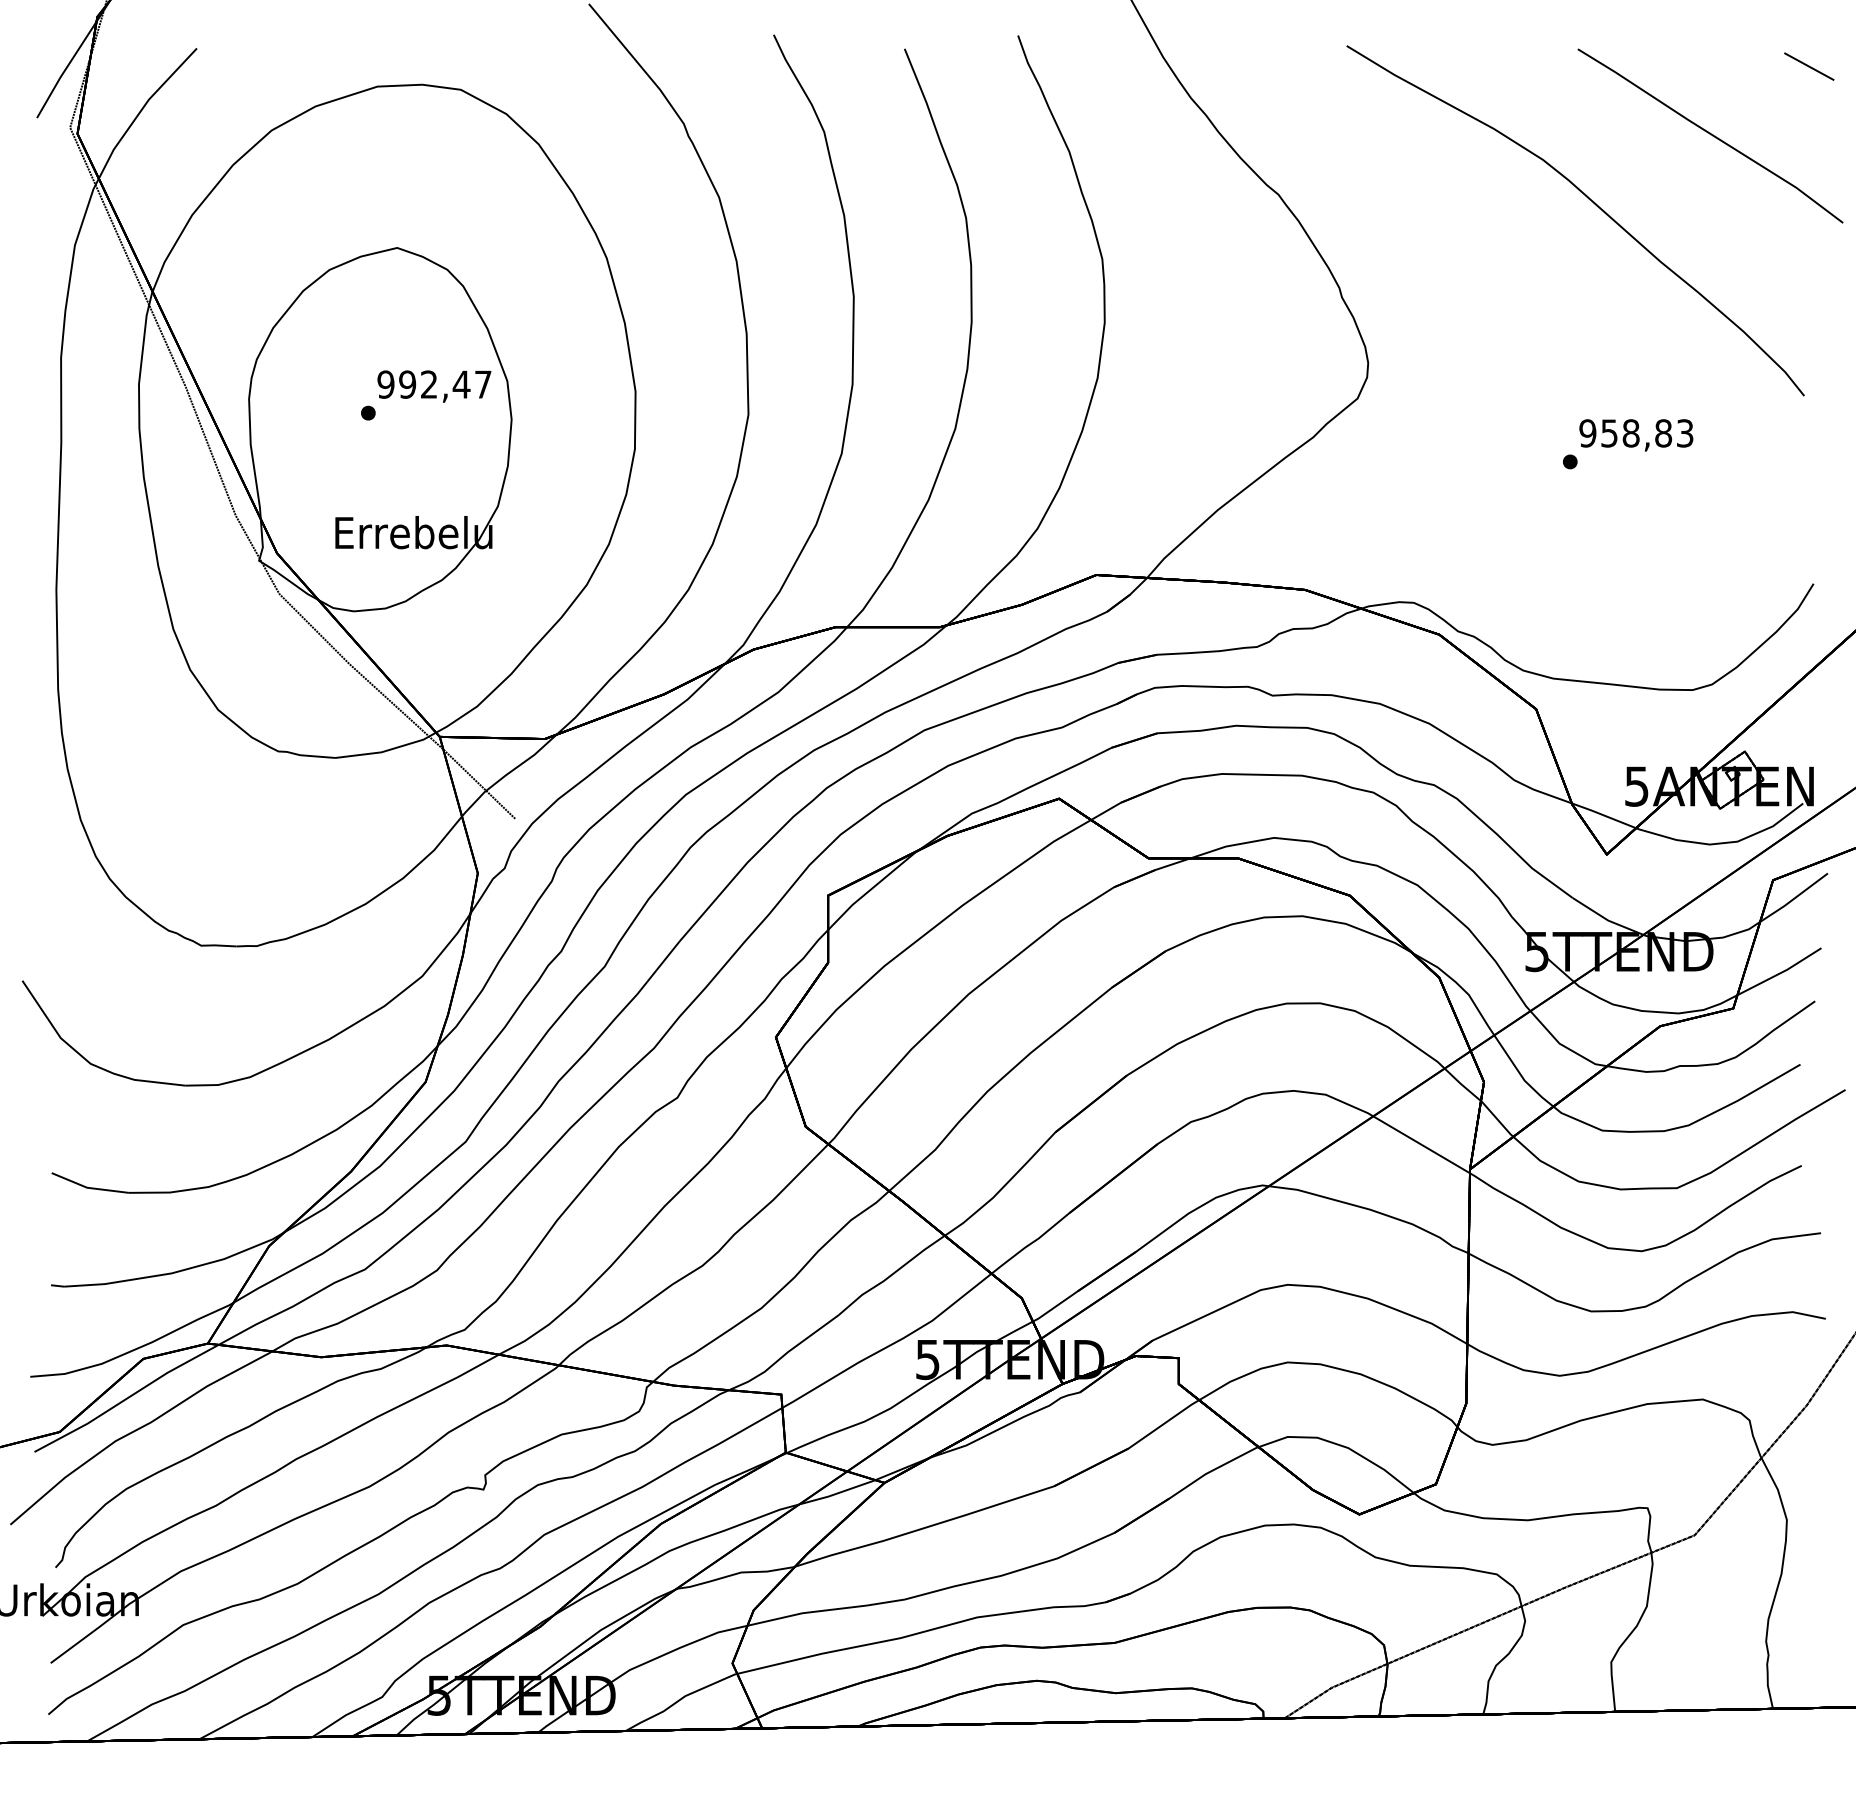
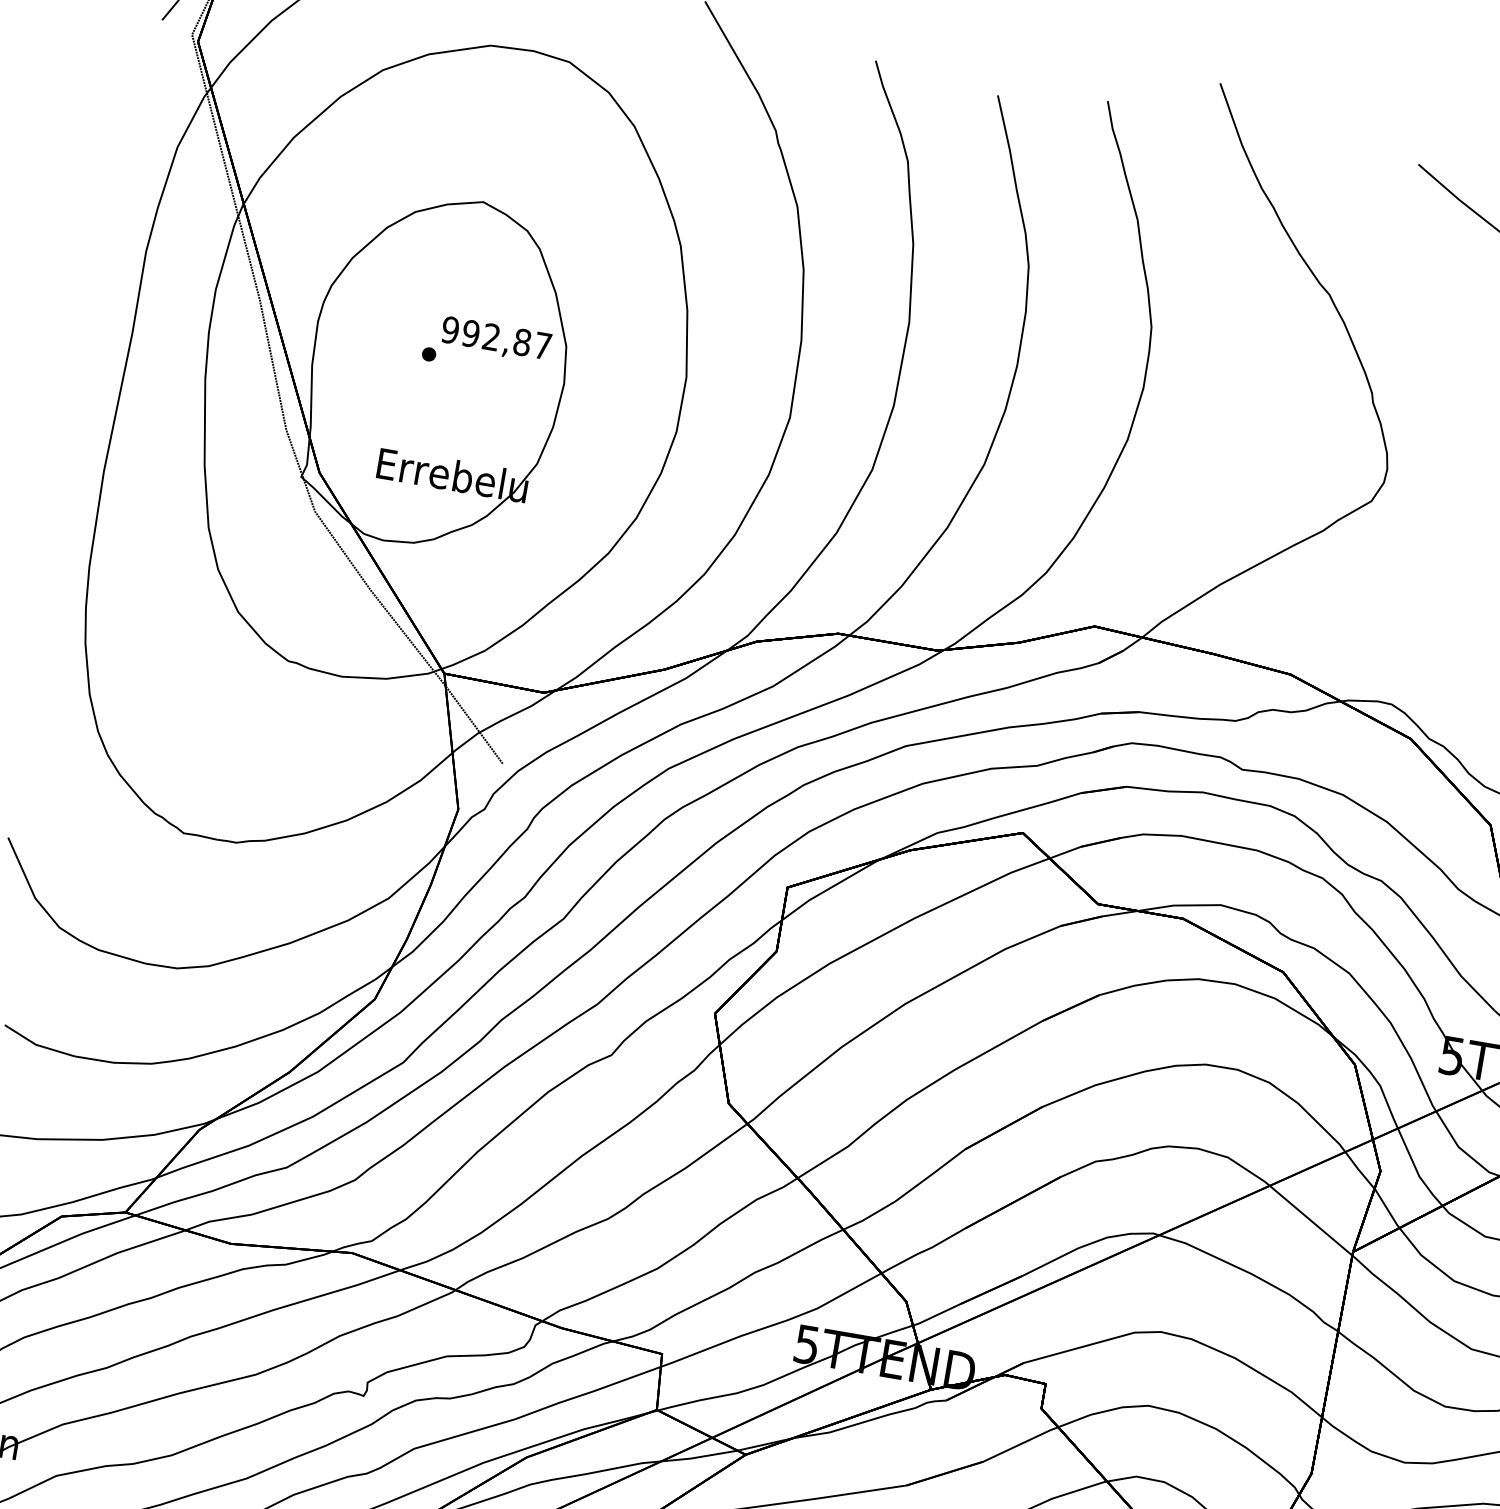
text: (461, 384) -> (522, 342), 992,47 -> 992,87

